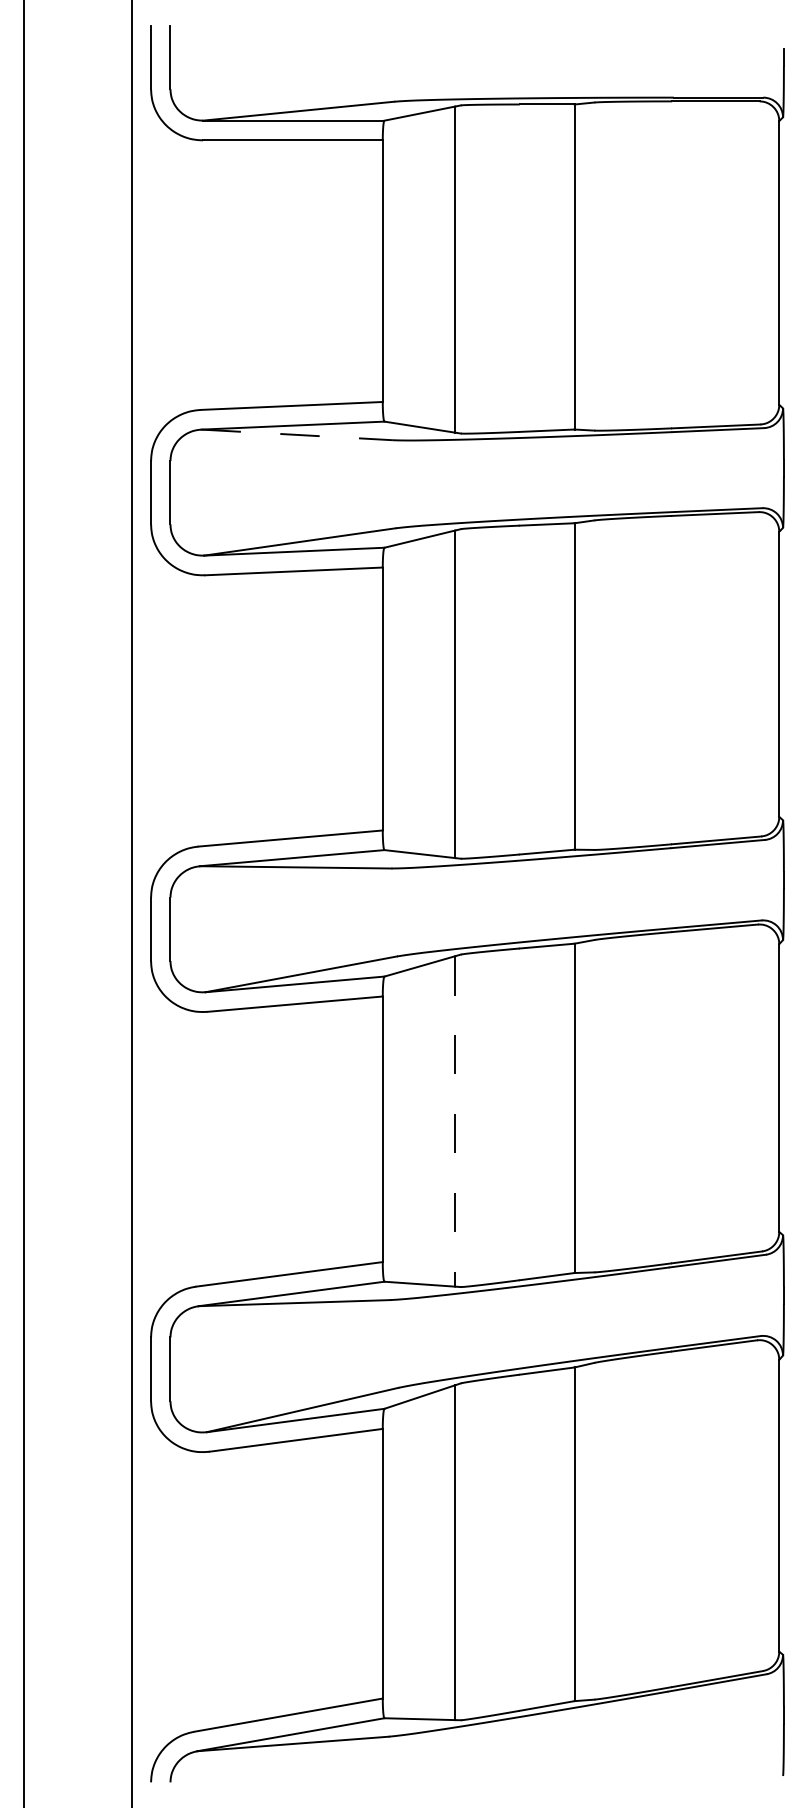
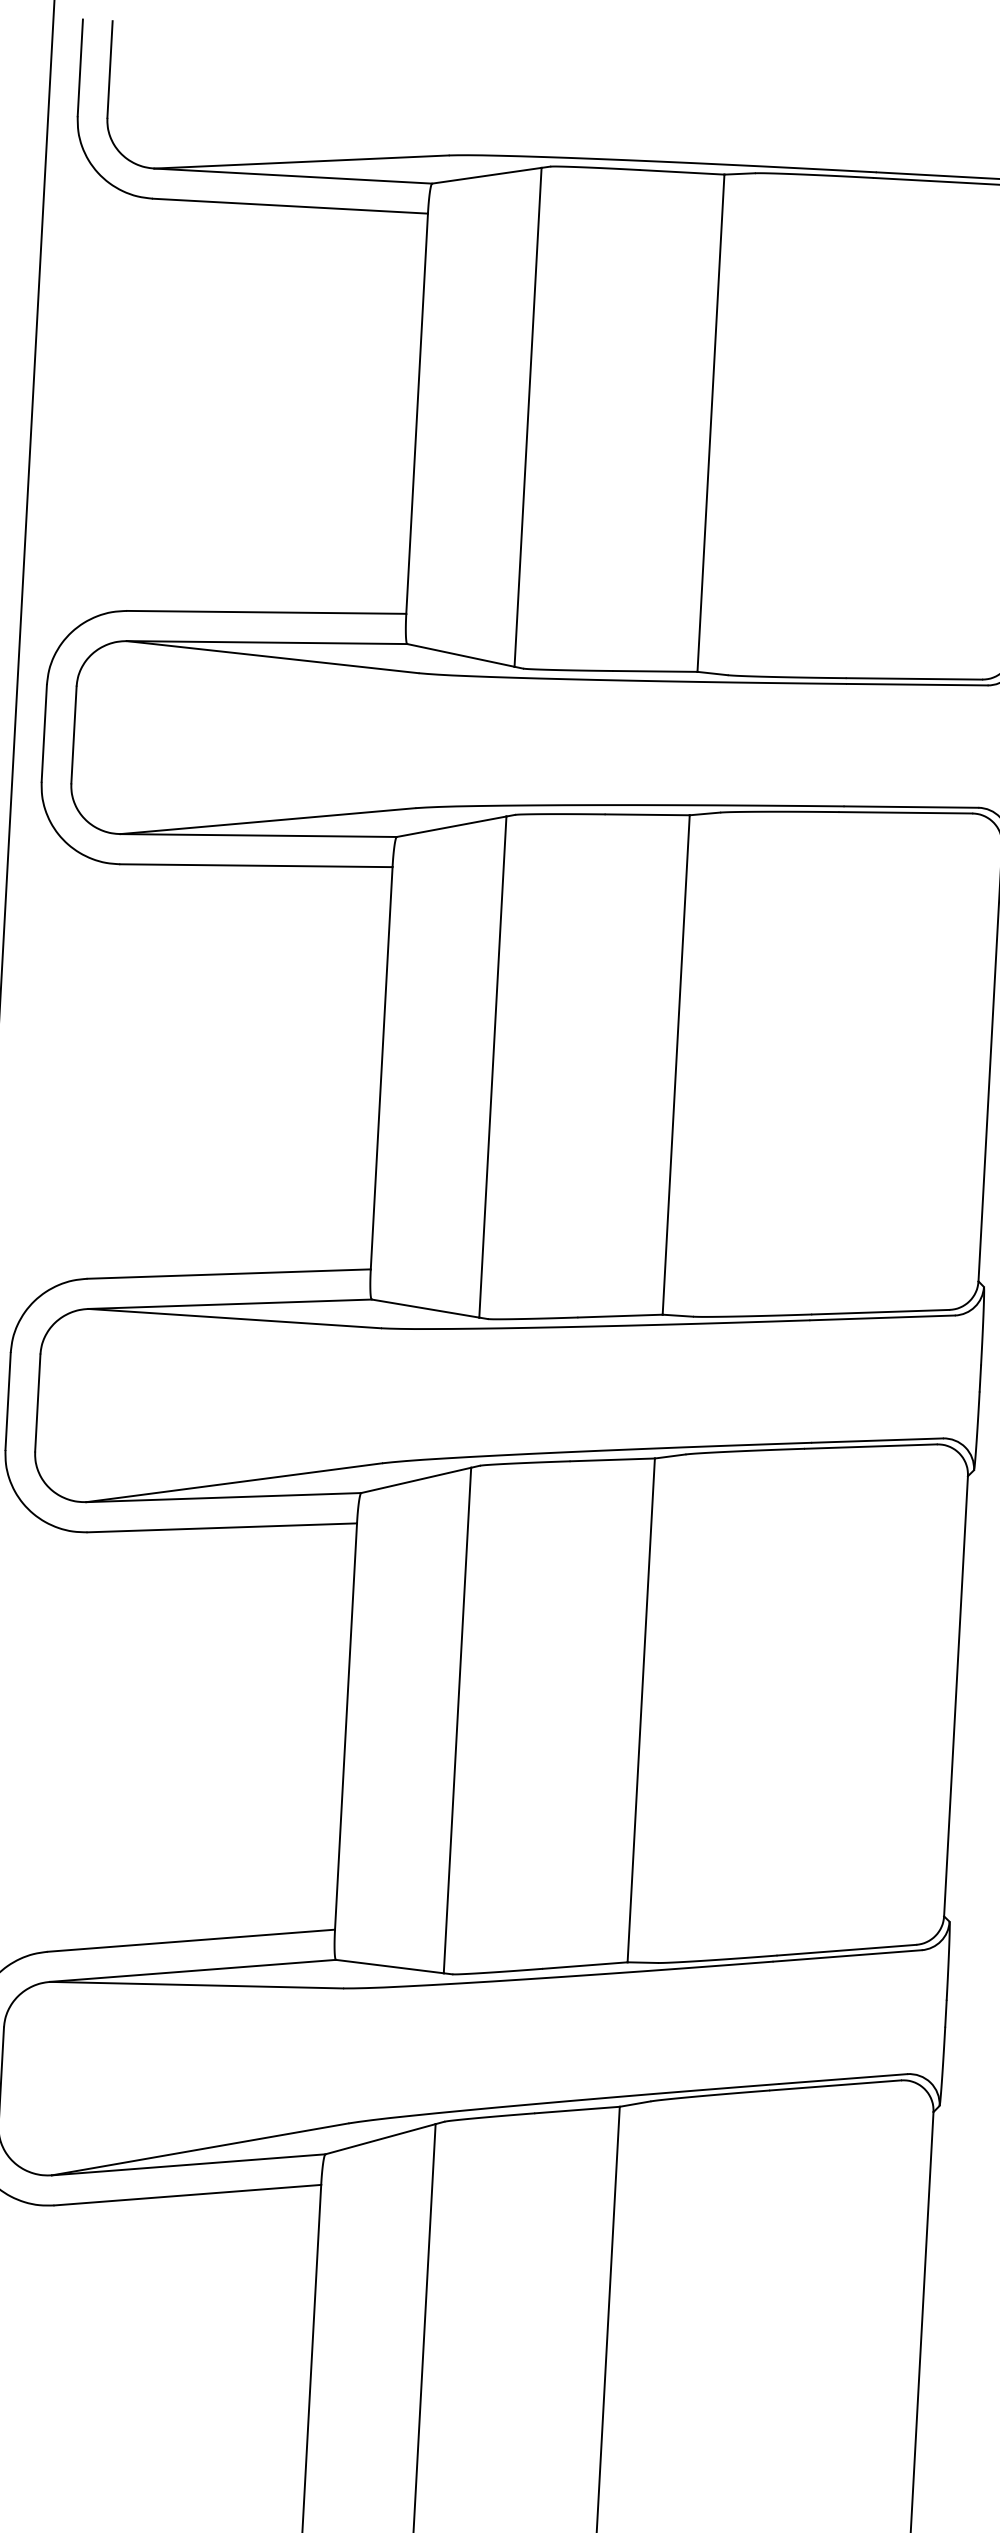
line: (297, 434) -> (273, 656), dashed -> solid
line: (455, 1121) -> (457, 1720), dashed -> solid

